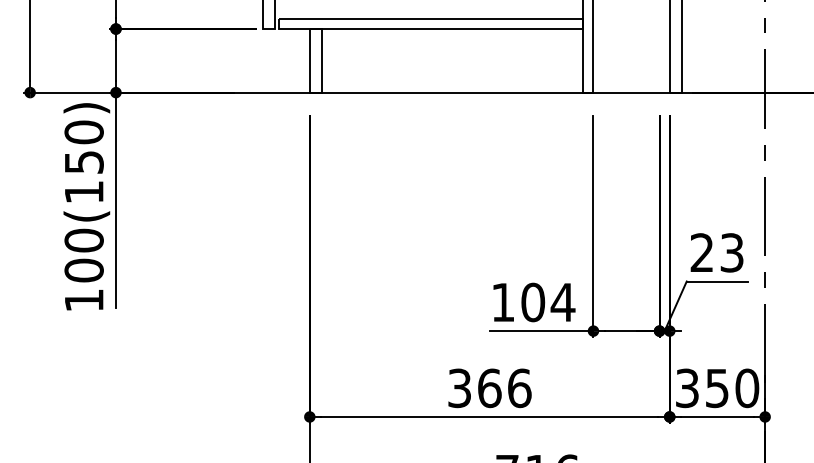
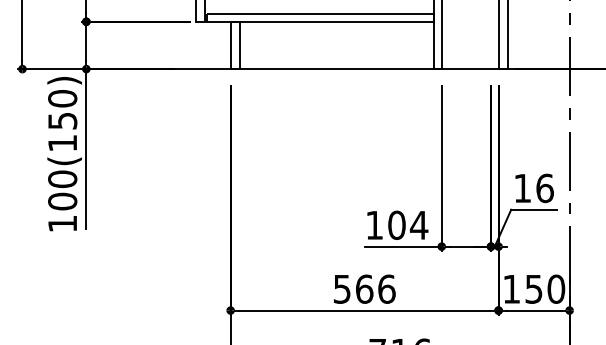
text: (717, 252) -> (534, 188), 23 -> 16
text: (459, 387) -> (342, 288), 366 -> 566
text: (687, 388) -> (511, 289), 350 -> 150

